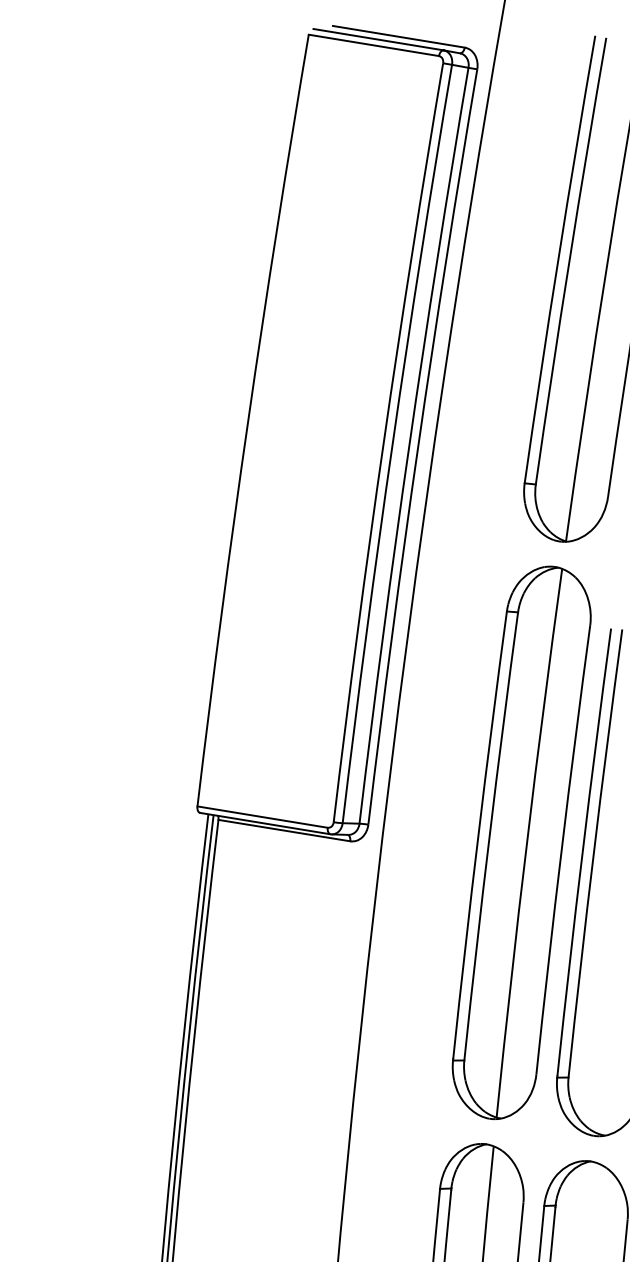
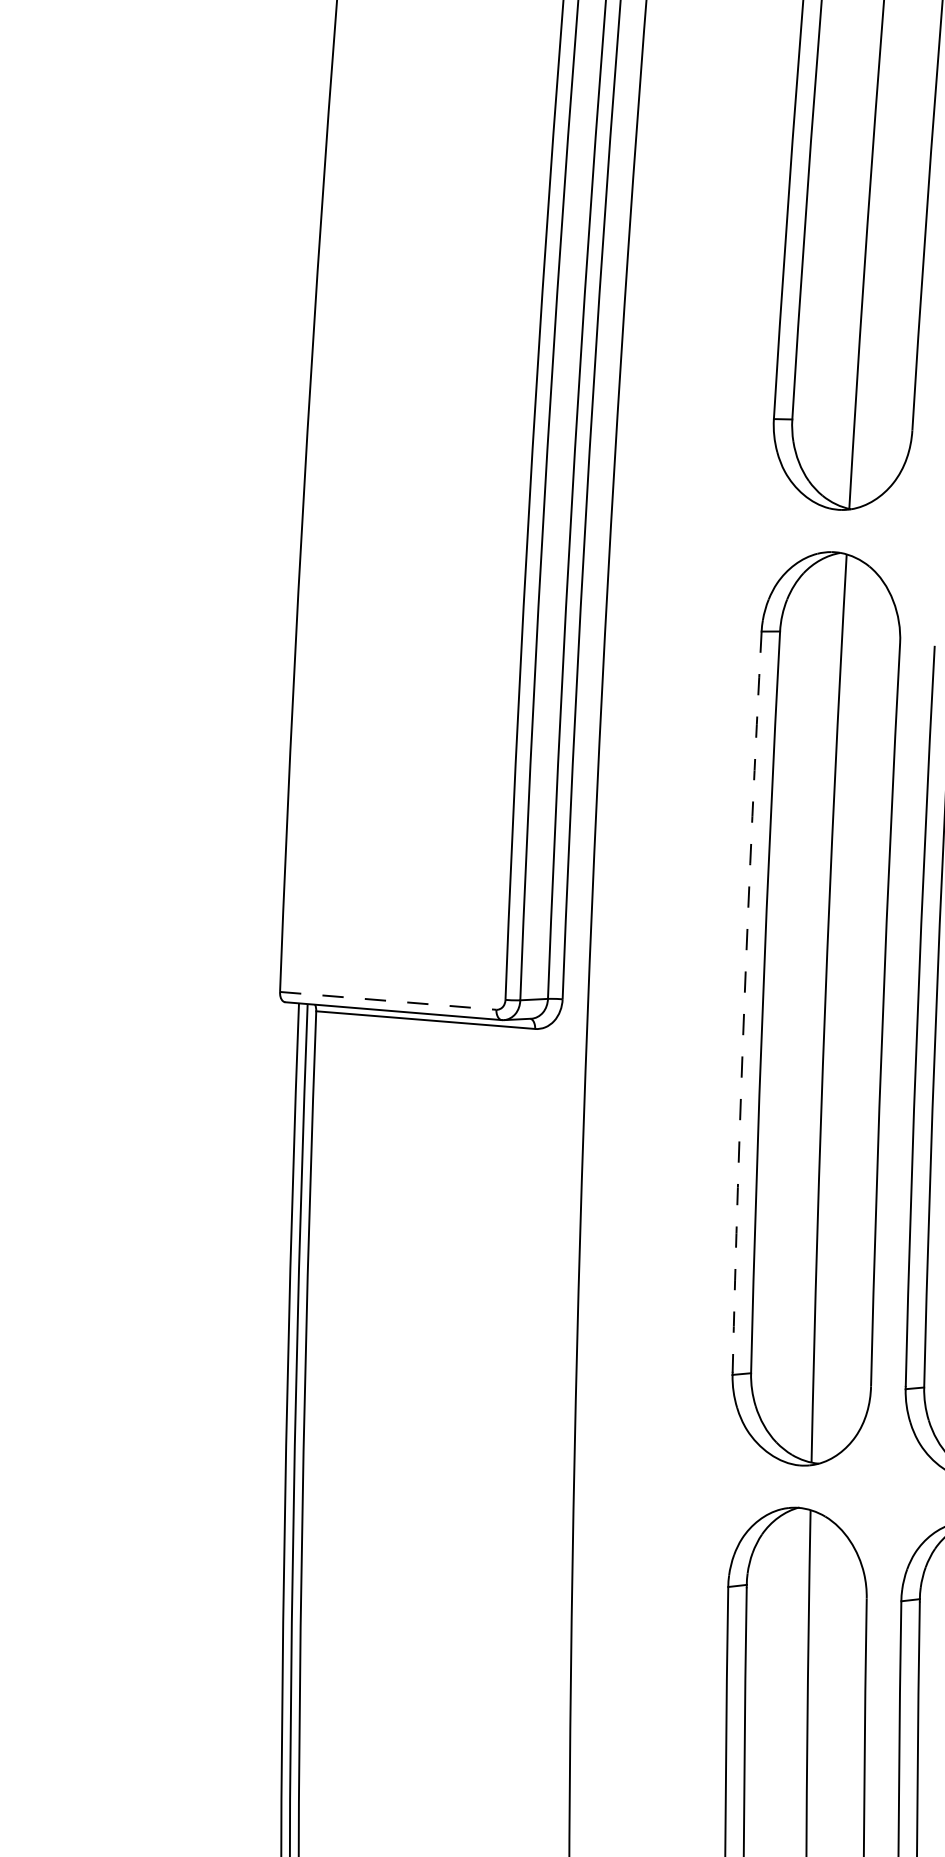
line: (262, 817) -> (388, 1001), solid -> dashed
arc: (478, 835) -> (744, 1002), solid -> dashed

